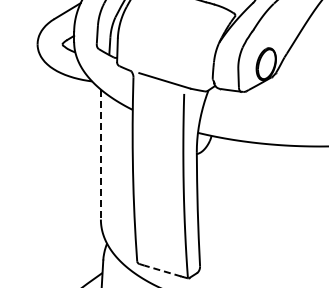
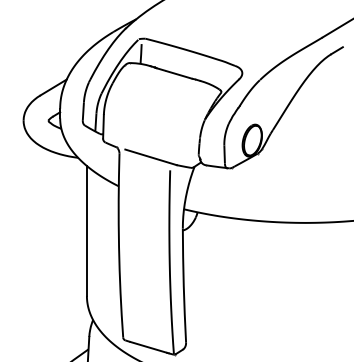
line: (100, 154) -> (86, 230), dashed -> solid
line: (162, 271) -> (148, 347), dashed -> solid

